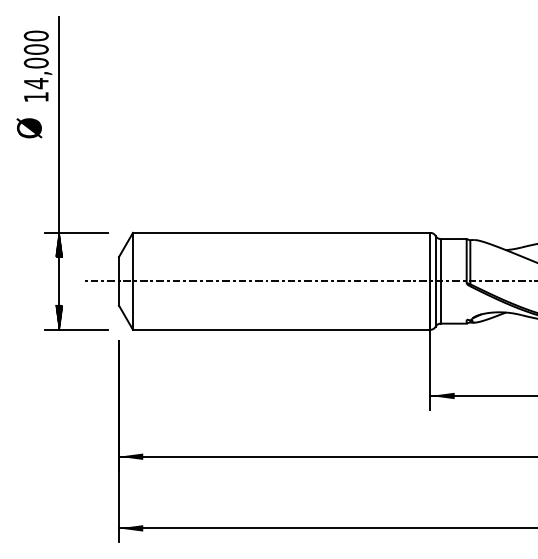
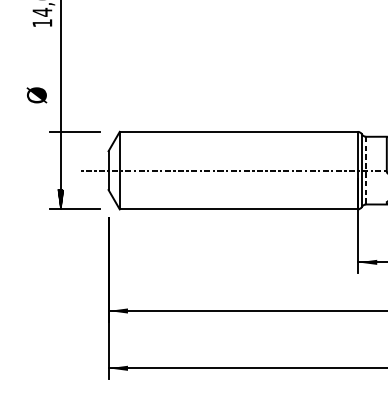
text: (29, 128) -> (36, 95), moved
hatch: (59, 245) -> (60, 141), removed
line: (440, 281) -> (365, 170), solid -> dashed

